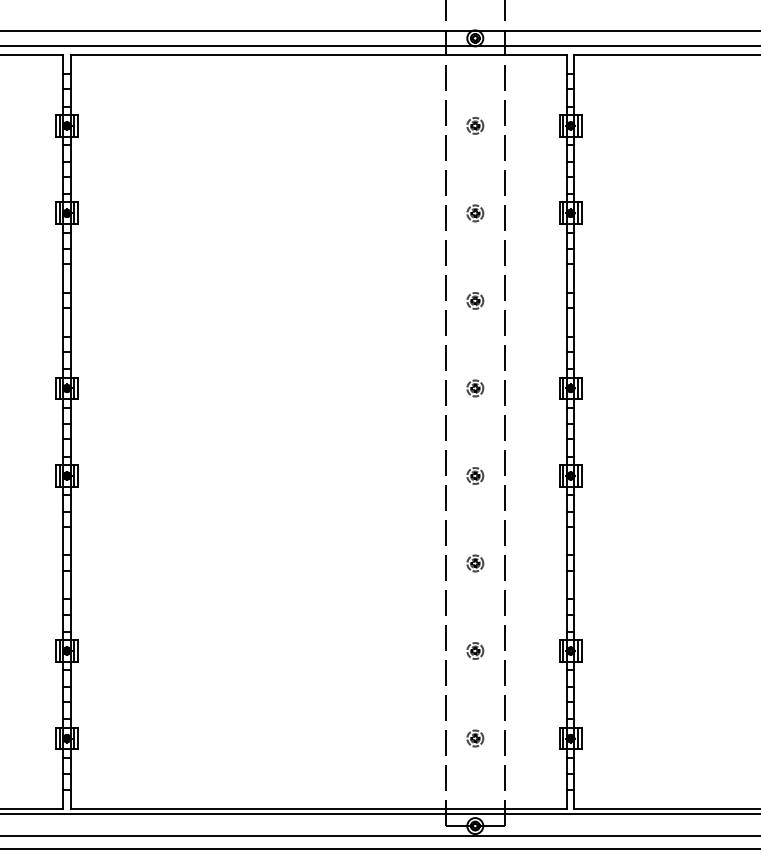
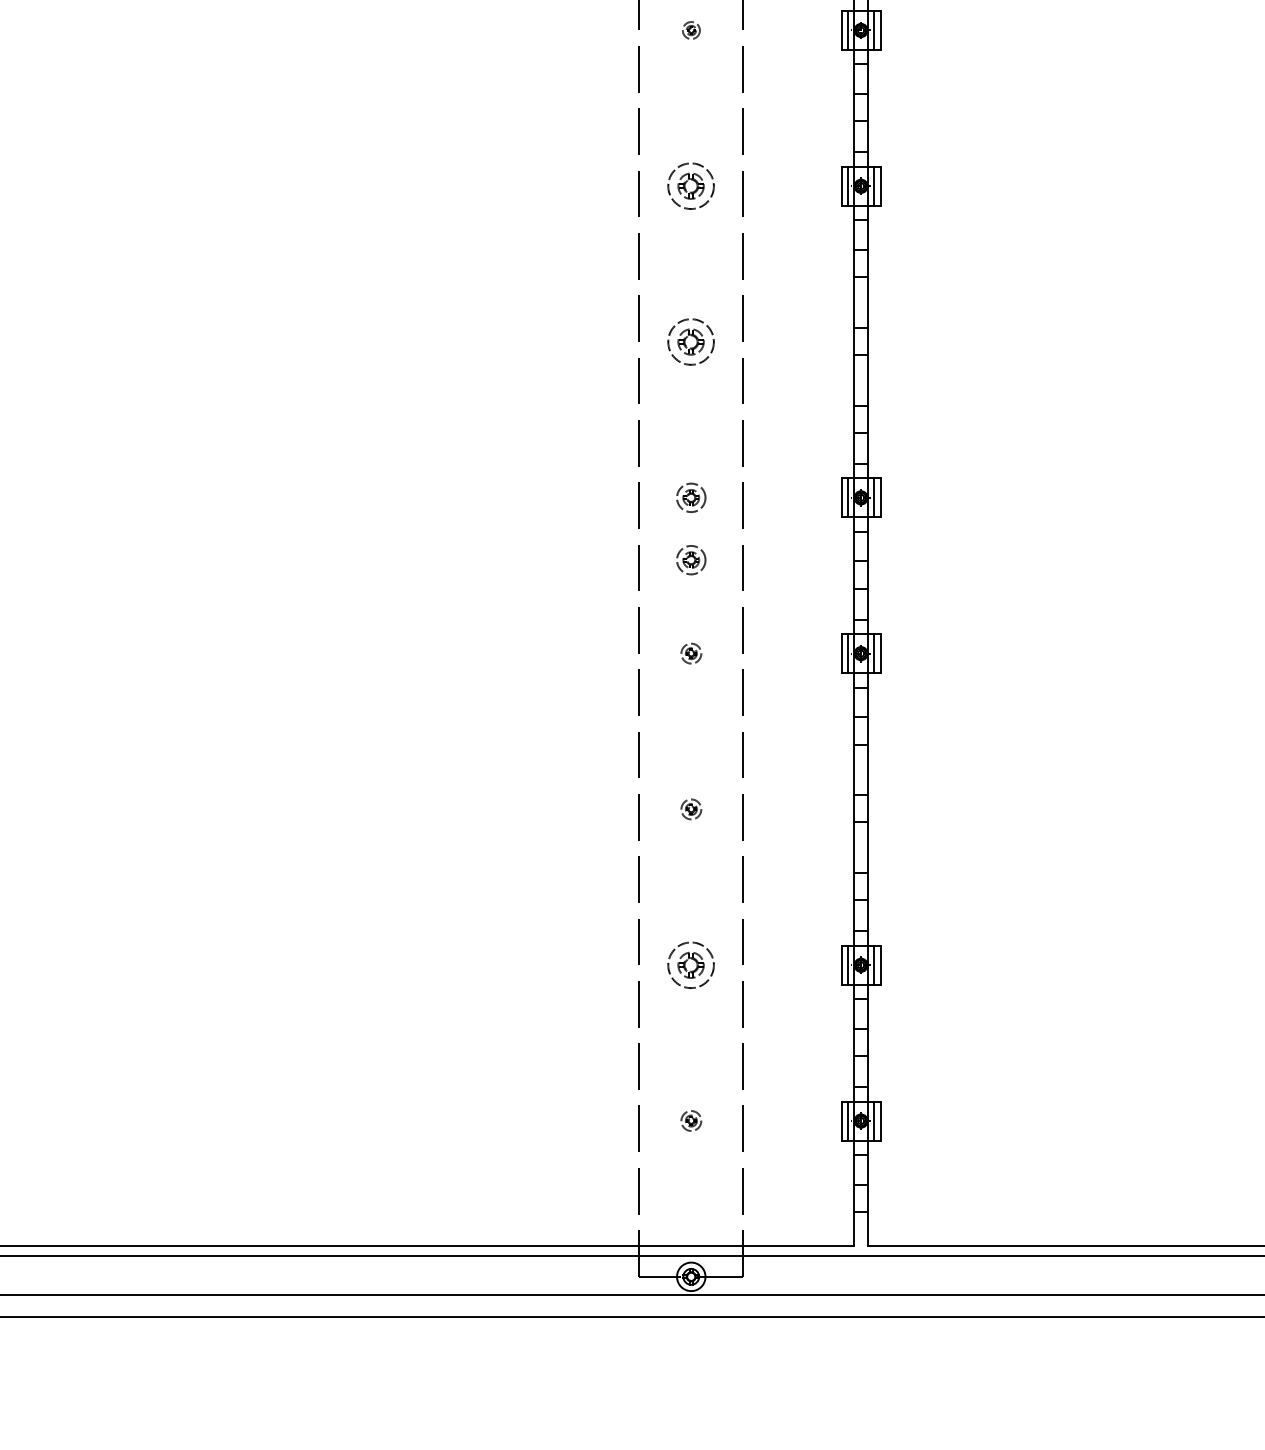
part: (475, 125) -> (691, 29), size x0.6
part: (475, 213) -> (691, 186), size x1.6
part: (475, 300) -> (691, 341), size x1.6
part: (475, 423) -> (691, 560), added
part: (475, 475) -> (691, 652), size x0.7
part: (475, 563) -> (691, 809), size x0.7
part: (475, 650) -> (691, 964), size x1.6
part: (475, 738) -> (691, 1120), size x0.7

